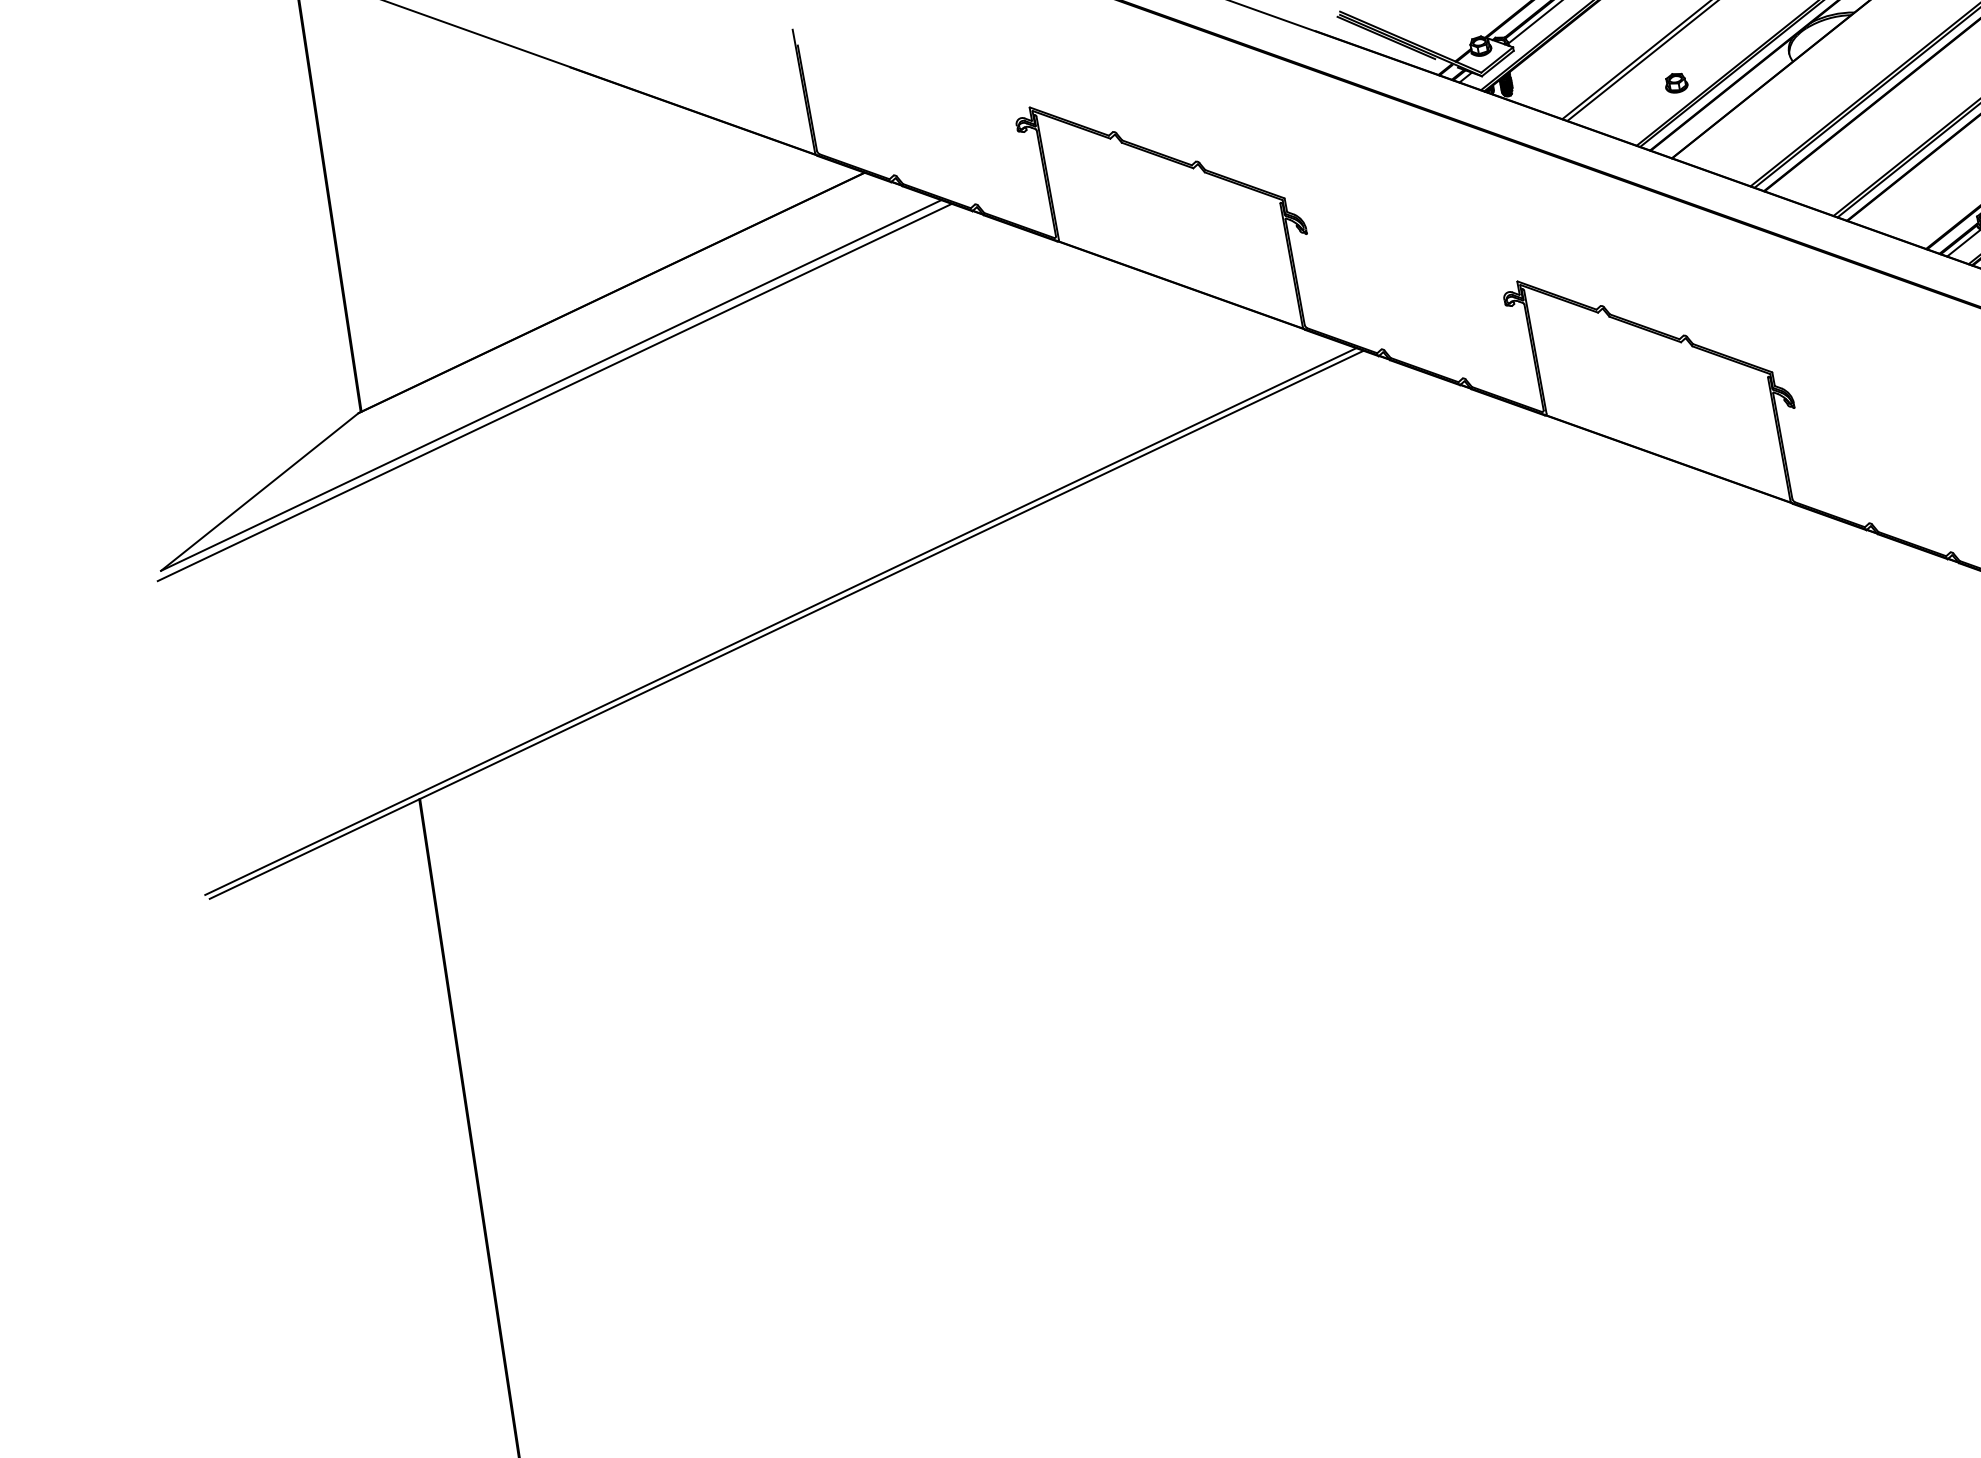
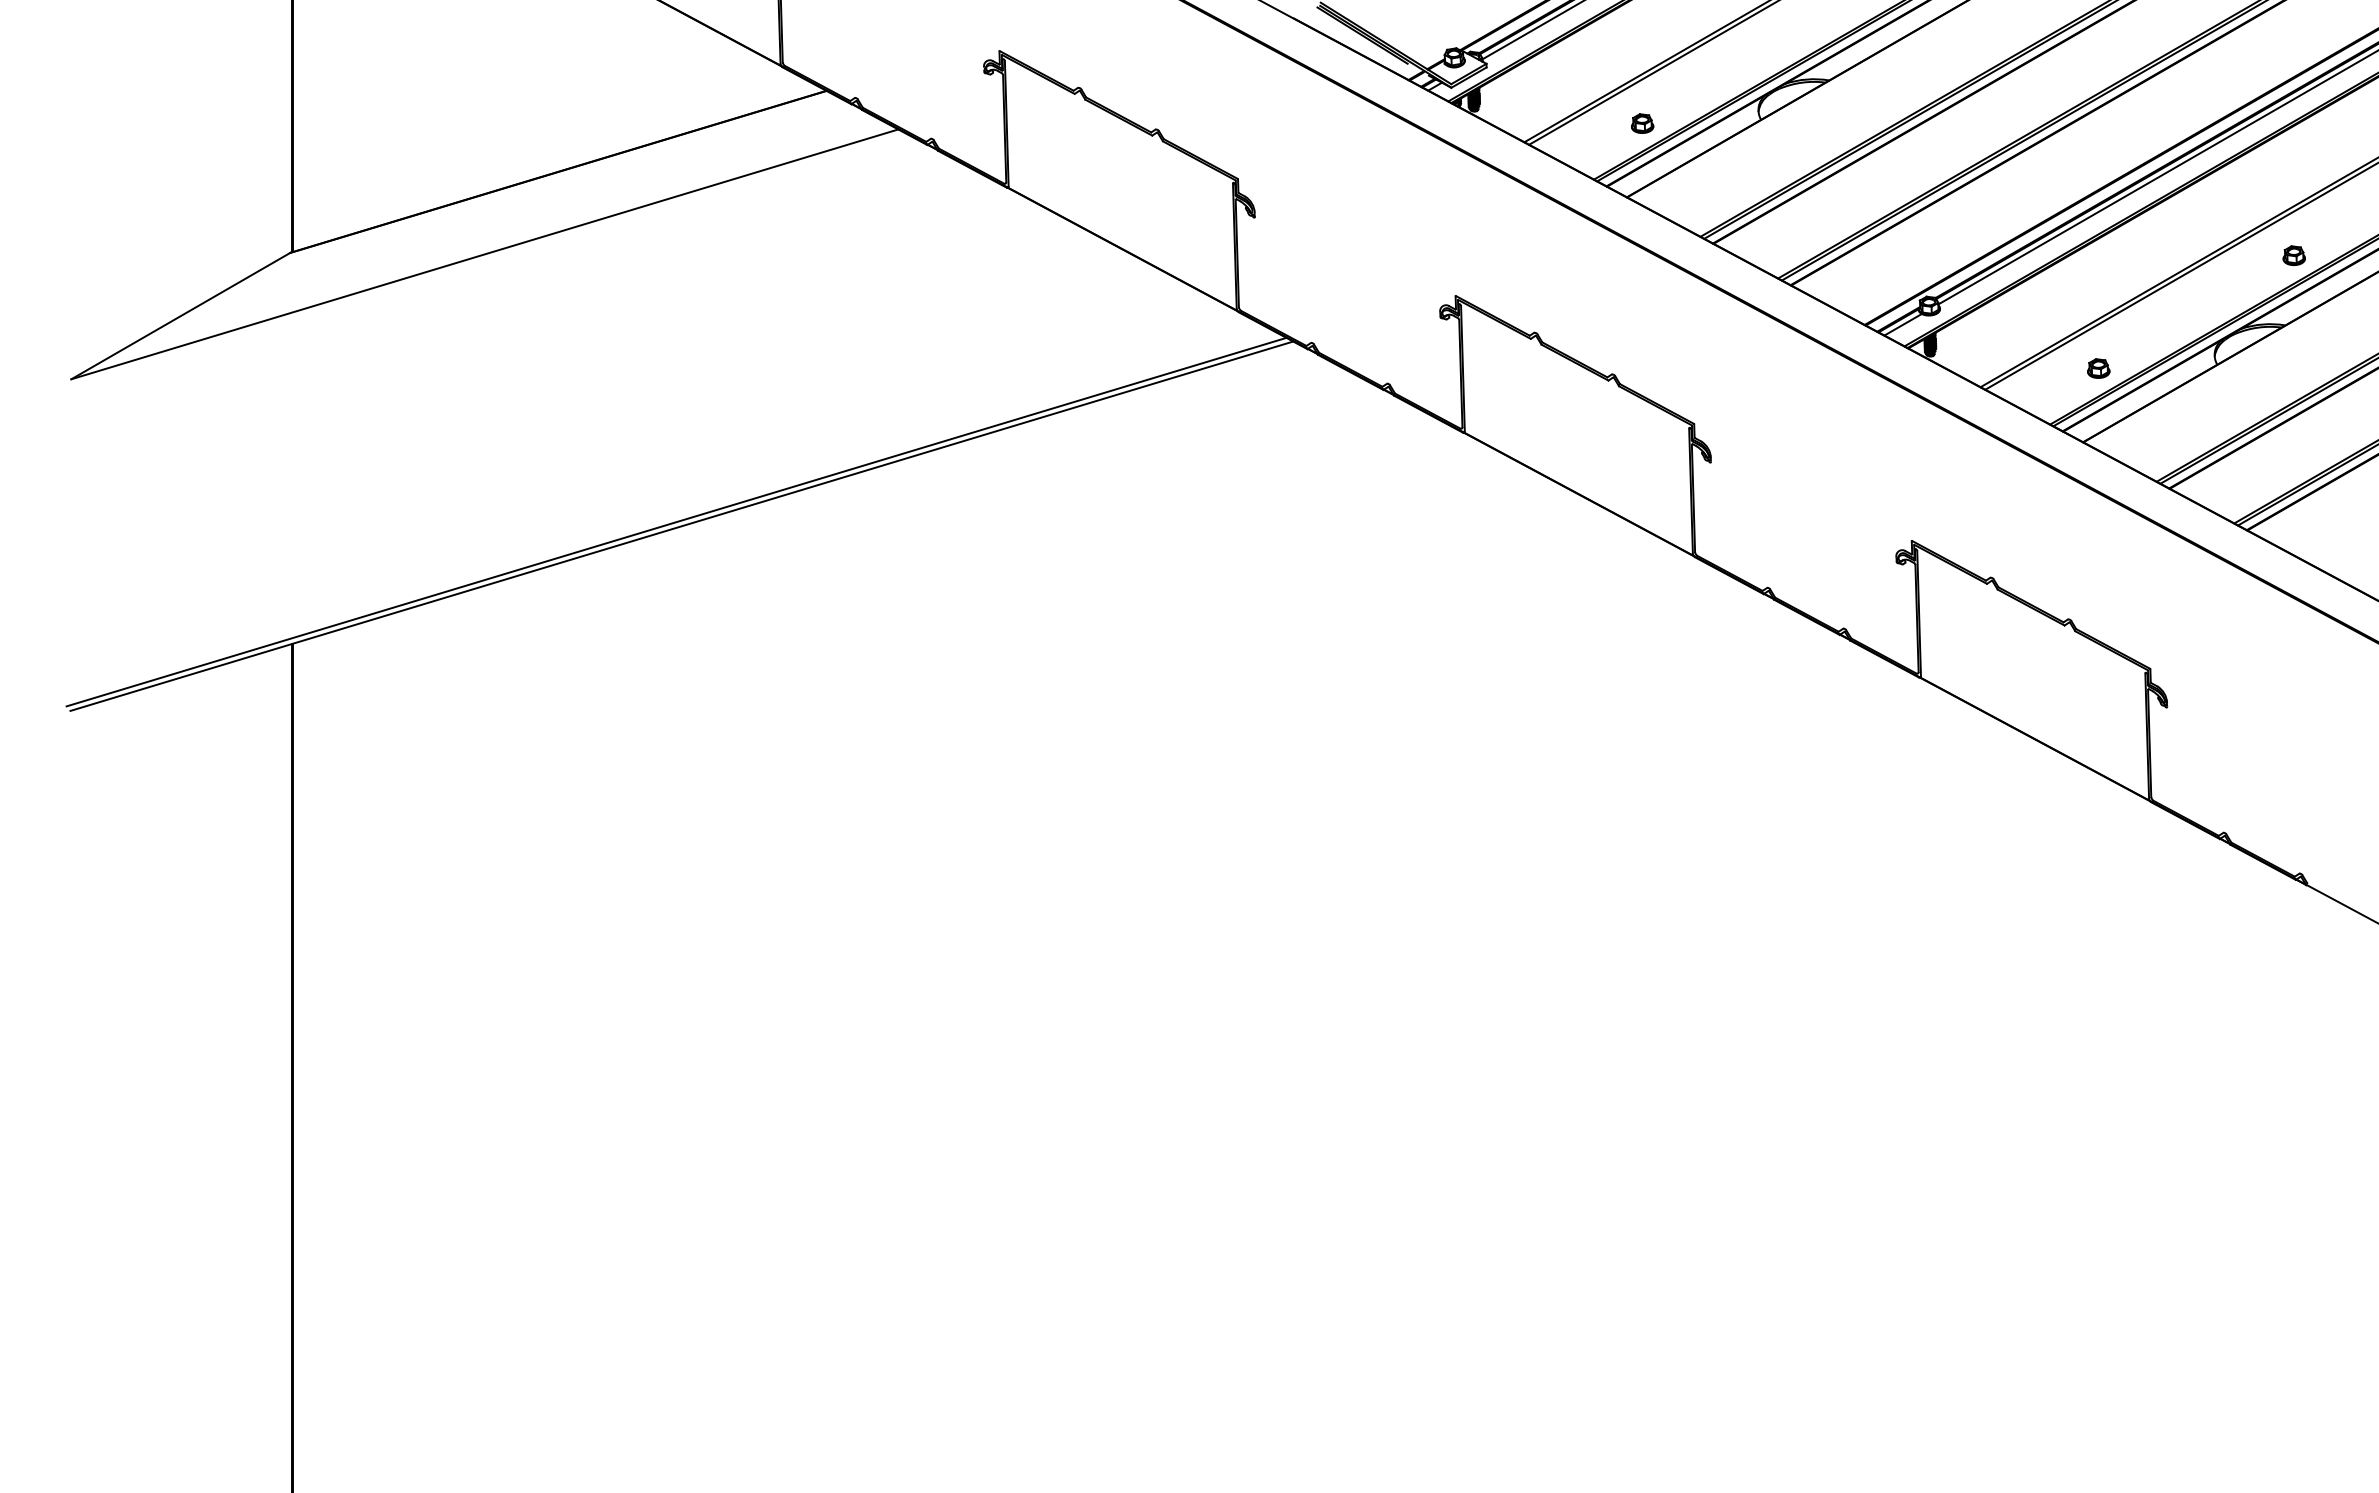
line: (554, 392) -> (487, 261), removed

